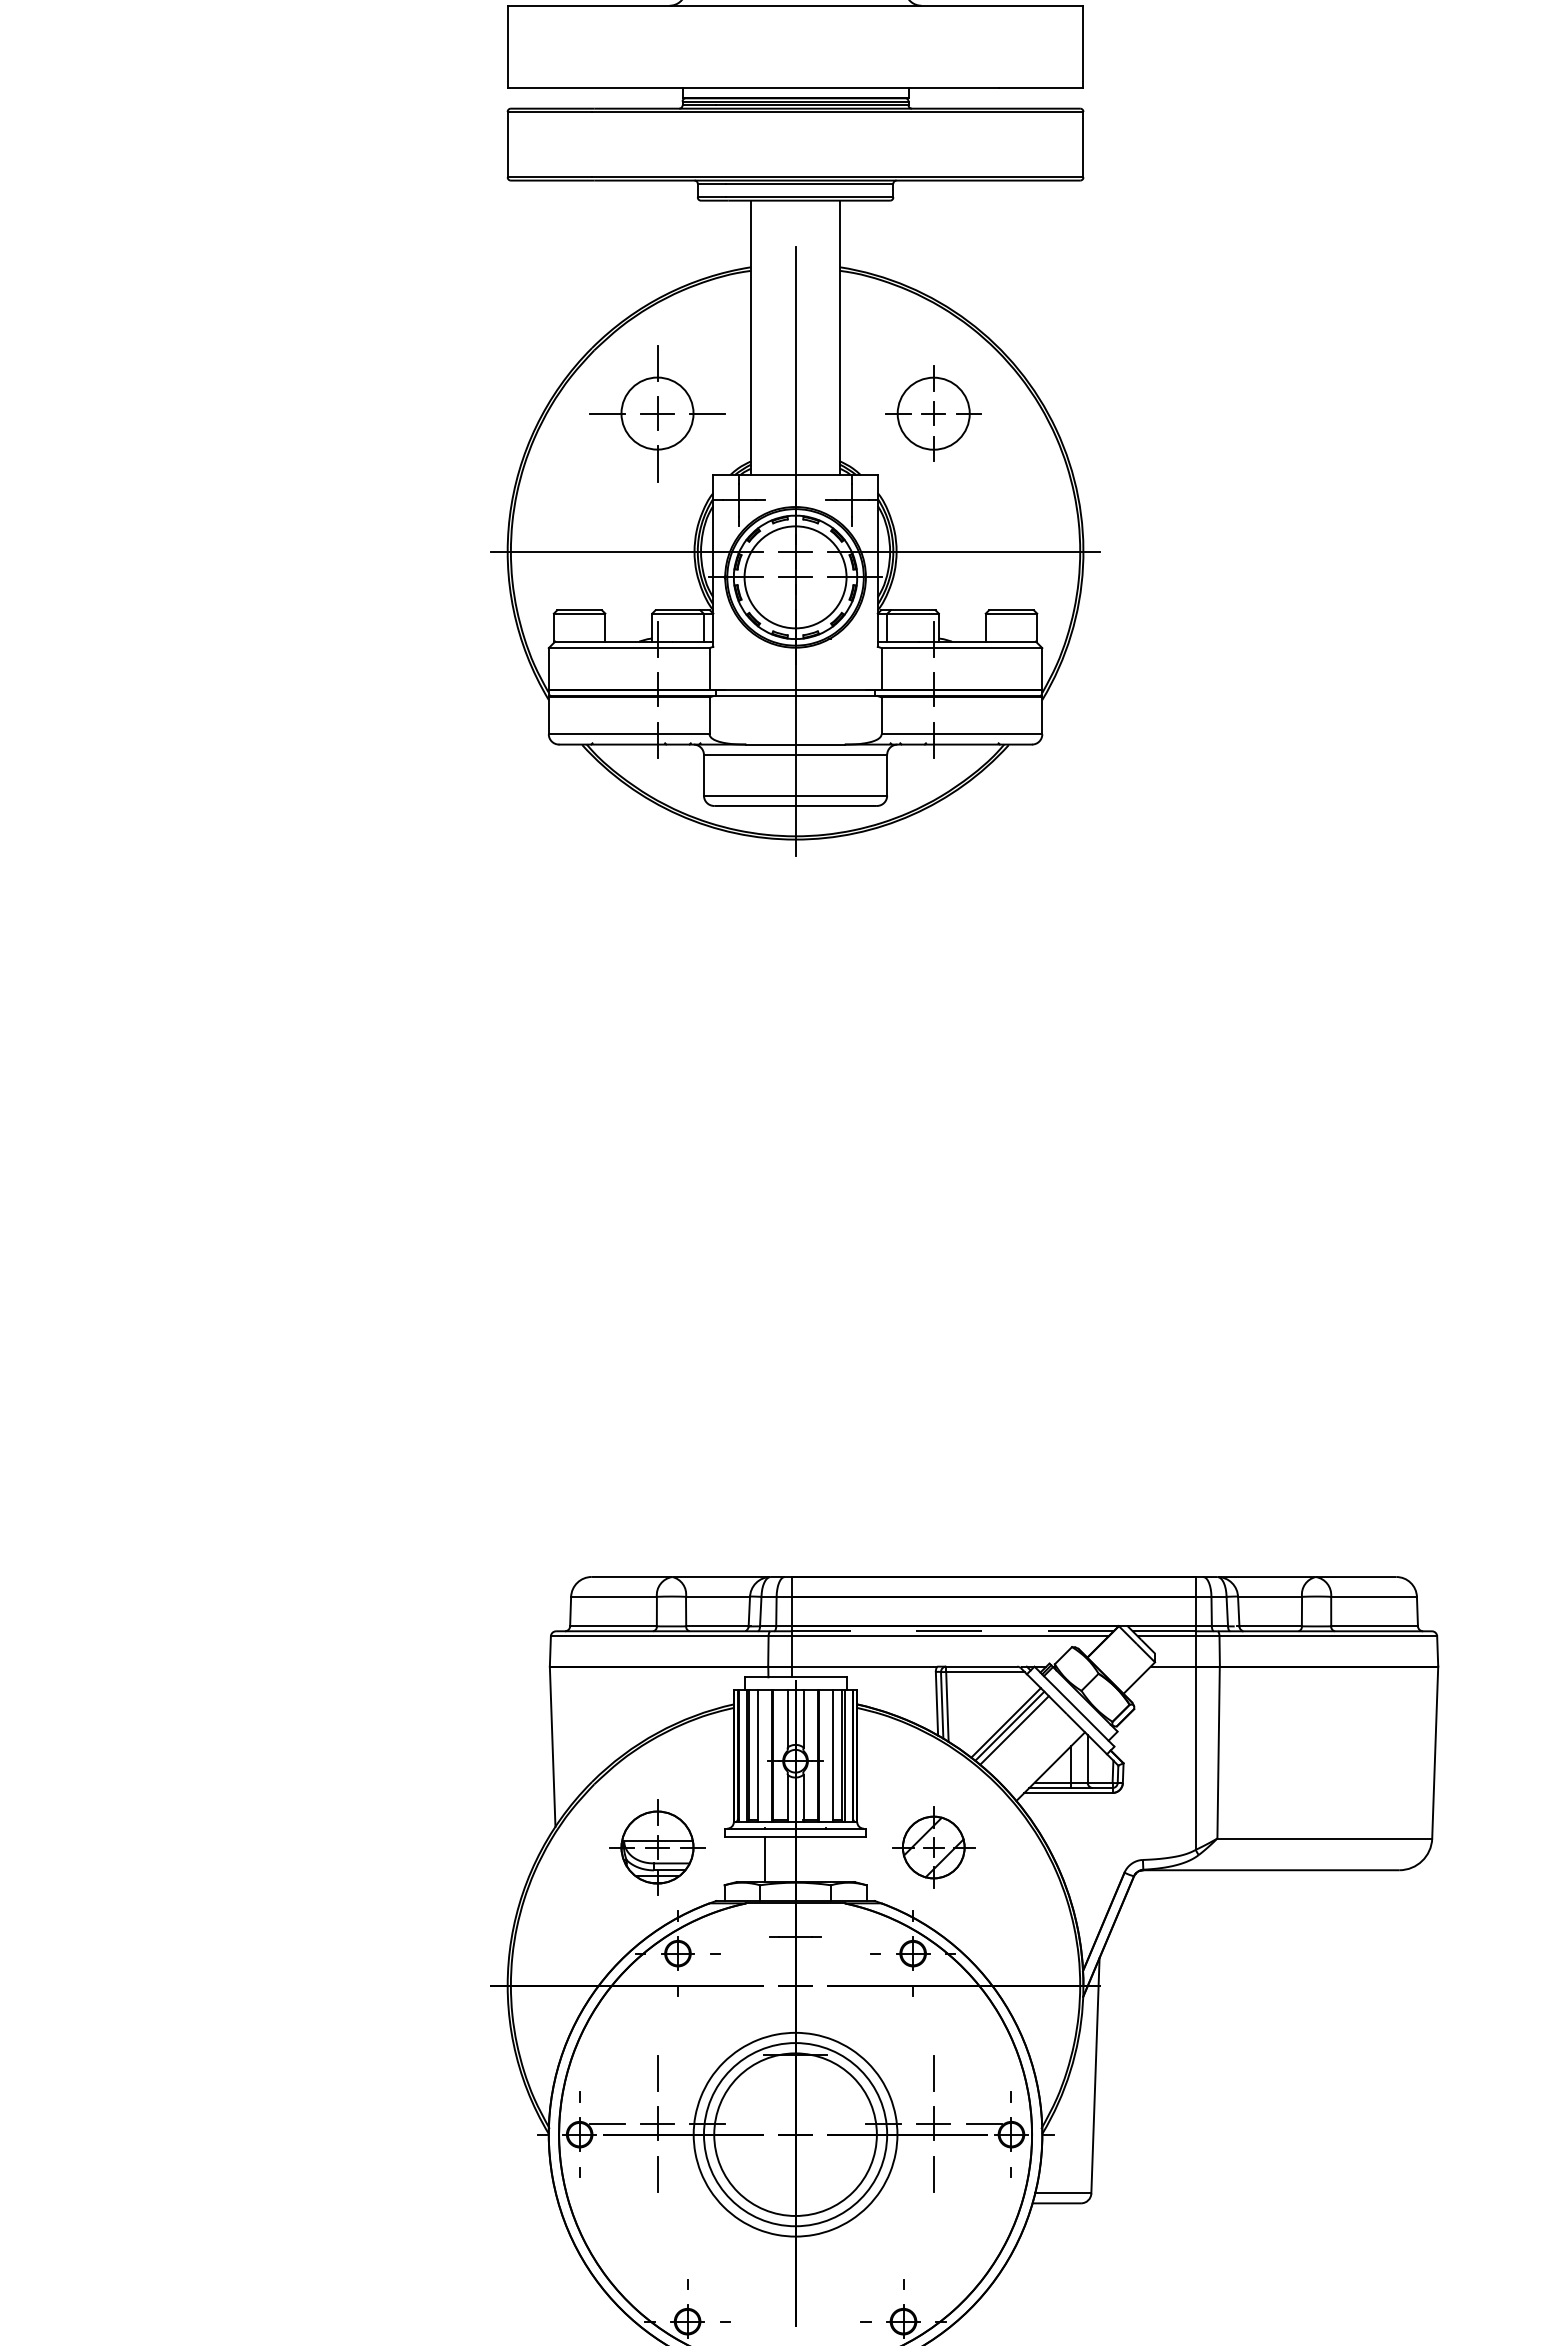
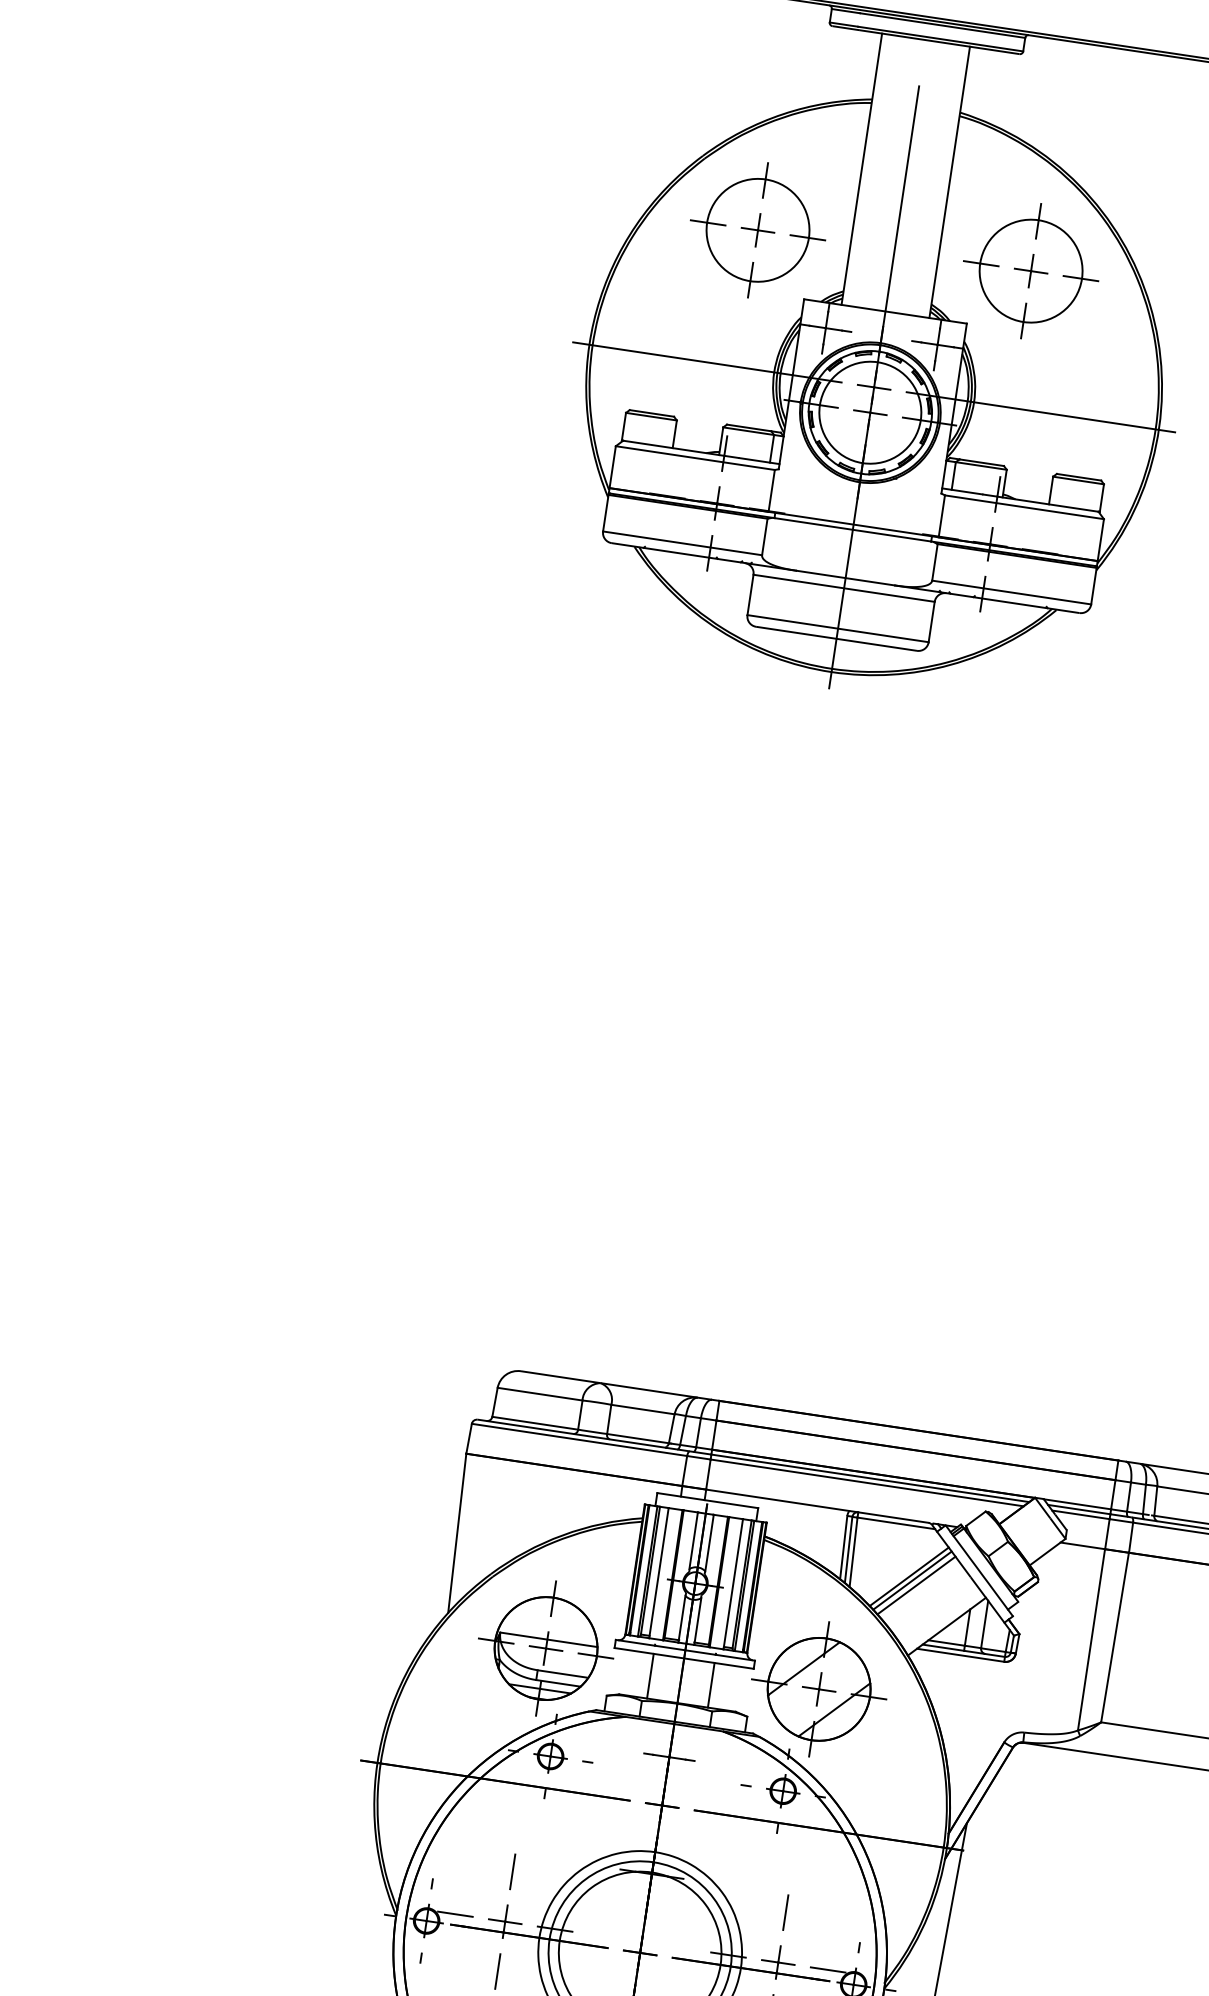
circle: (657, 413) -> (758, 230), size x1.43
part: (933, 413) -> (1030, 271), size x1.43
line: (953, 1631) -> (870, 1478), dashed -> solid
part: (657, 1847) -> (546, 1648), size x1.43
part: (933, 1847) -> (819, 1689), size x1.67
line: (826, 1859) -> (711, 1685), added

